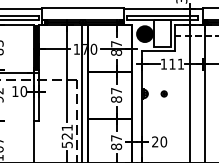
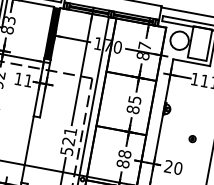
fill: (144, 34) -> (179, 41), removed
text: (23, 91) -> (28, 80), 10 -> 11
text: (116, 91) -> (134, 100), 87 -> 85
part: (163, 93) -> (191, 138), moved
text: (116, 138) -> (124, 154), 87 -> 88

